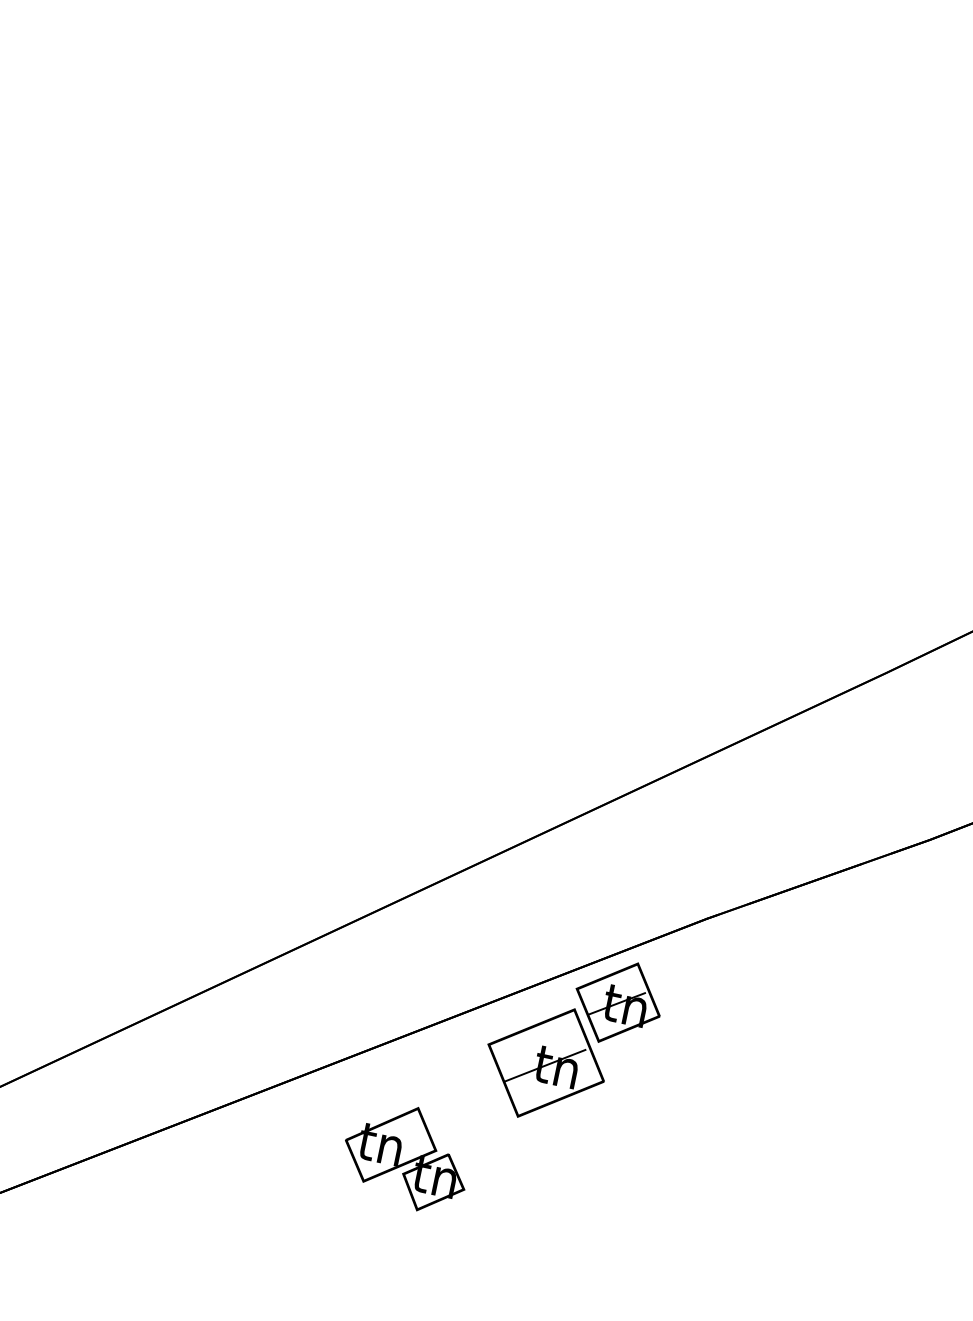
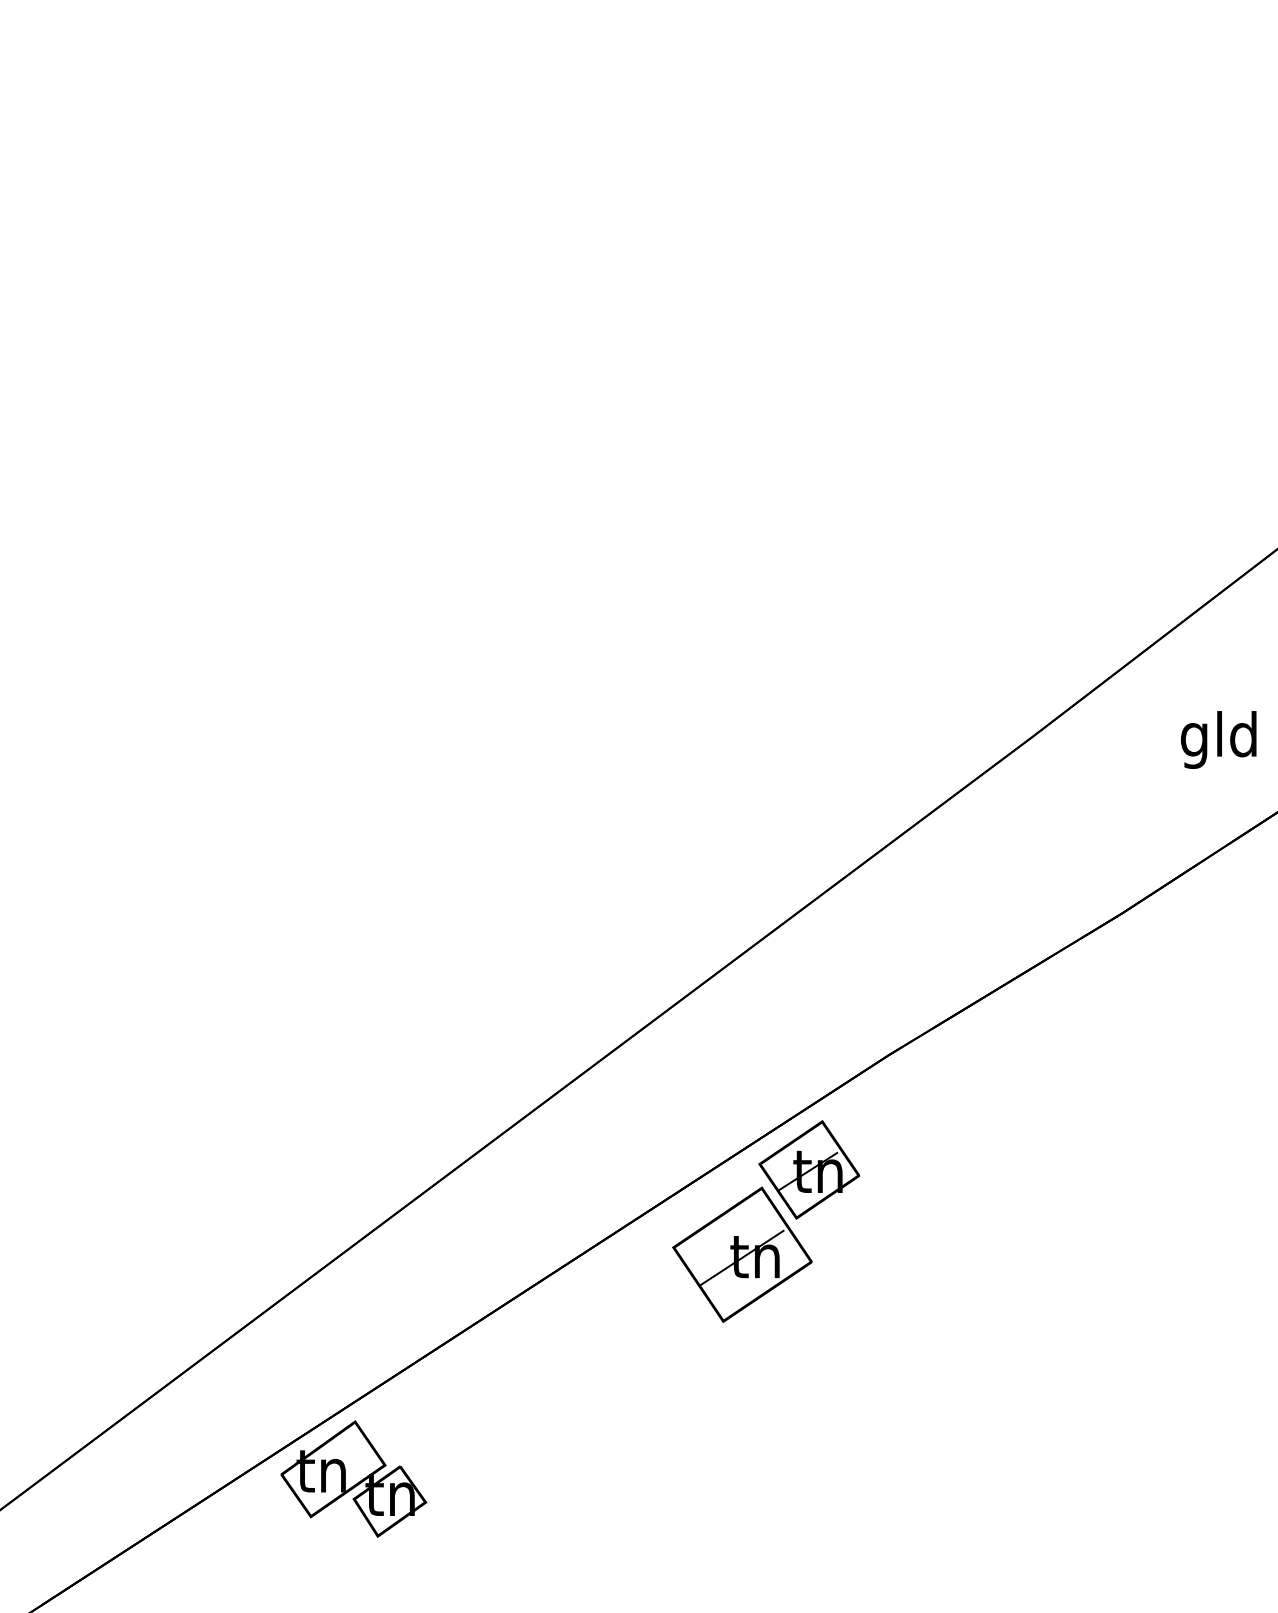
part: (406, 1156) -> (353, 1478), moved

